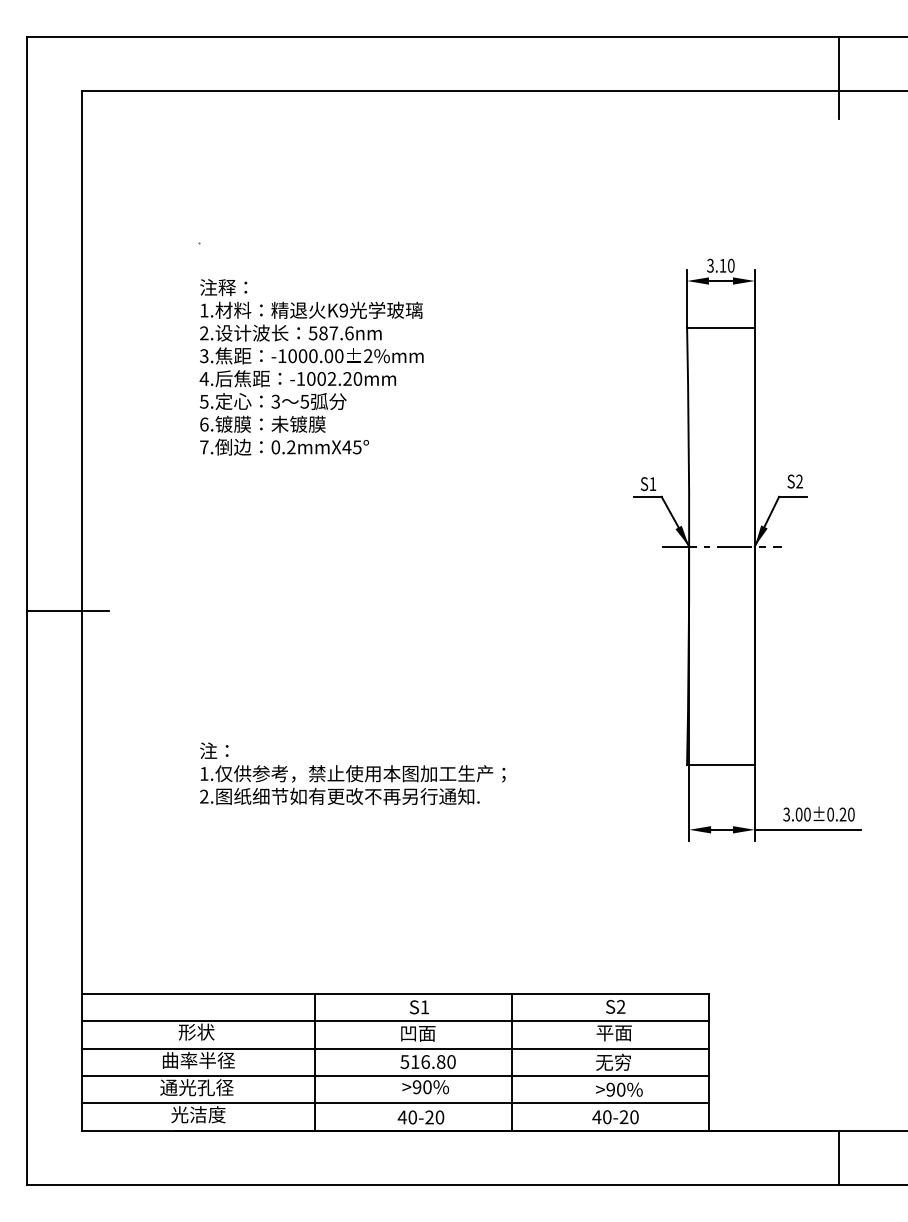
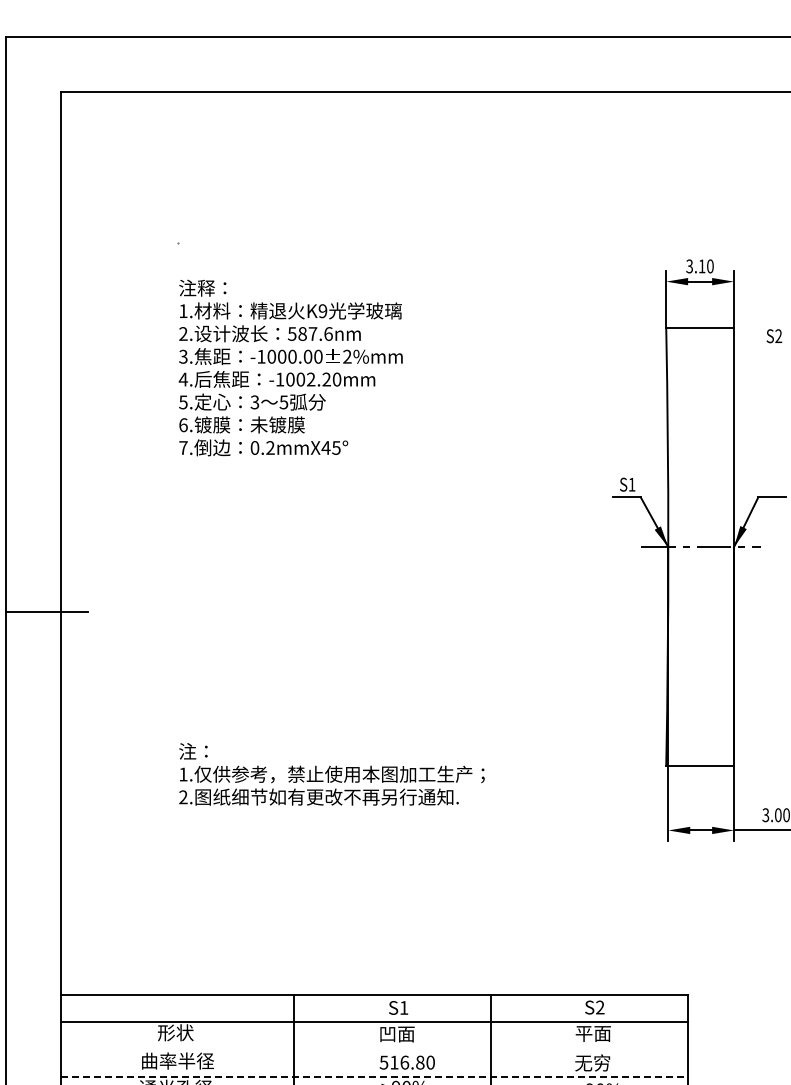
text: (794, 481) -> (773, 336), moved
line: (394, 1048) -> (373, 1049), removed
line: (395, 1075) -> (374, 1076), solid -> dashed

